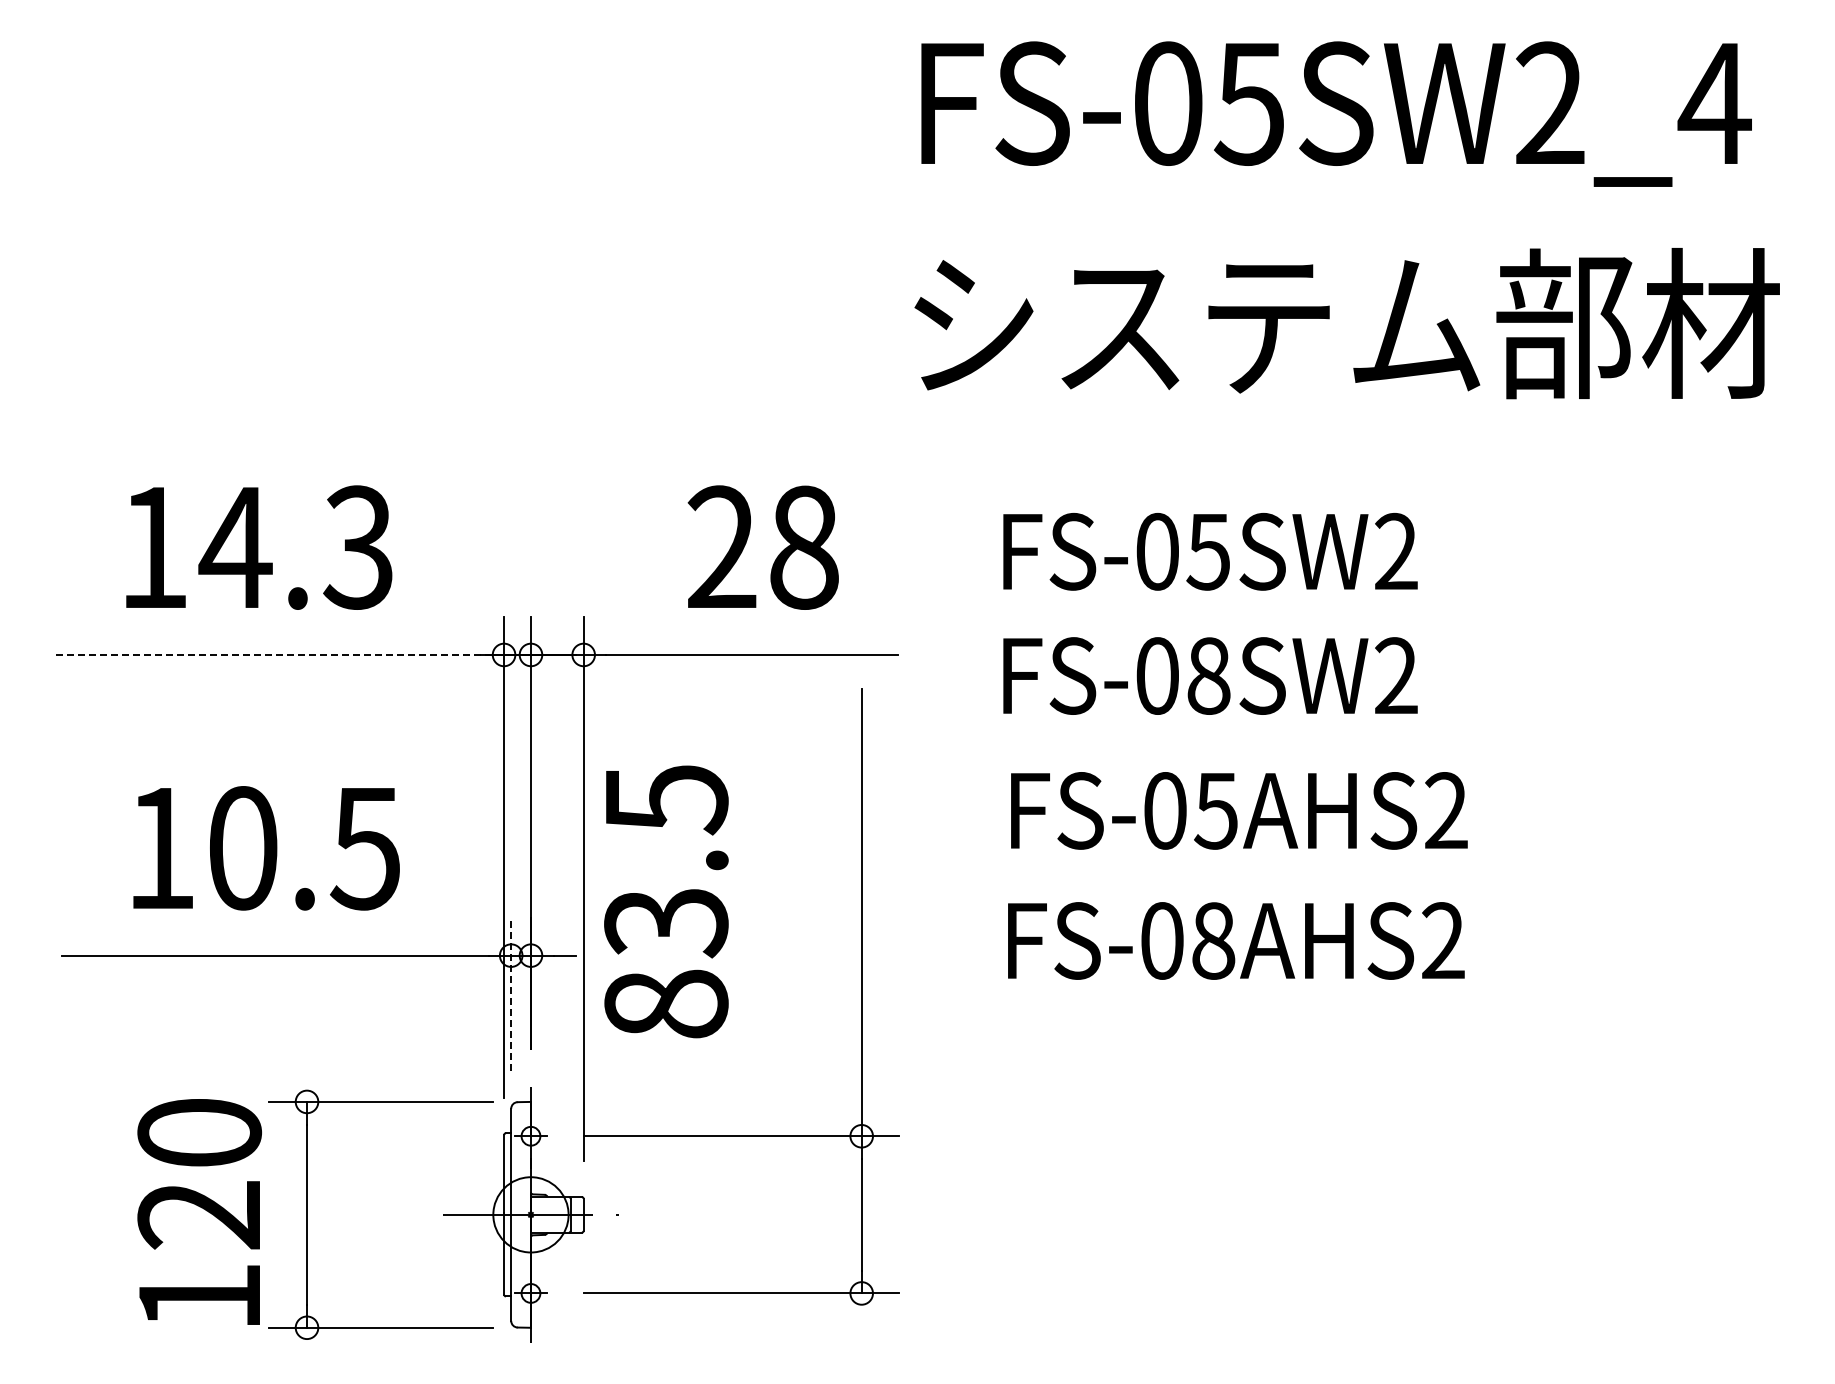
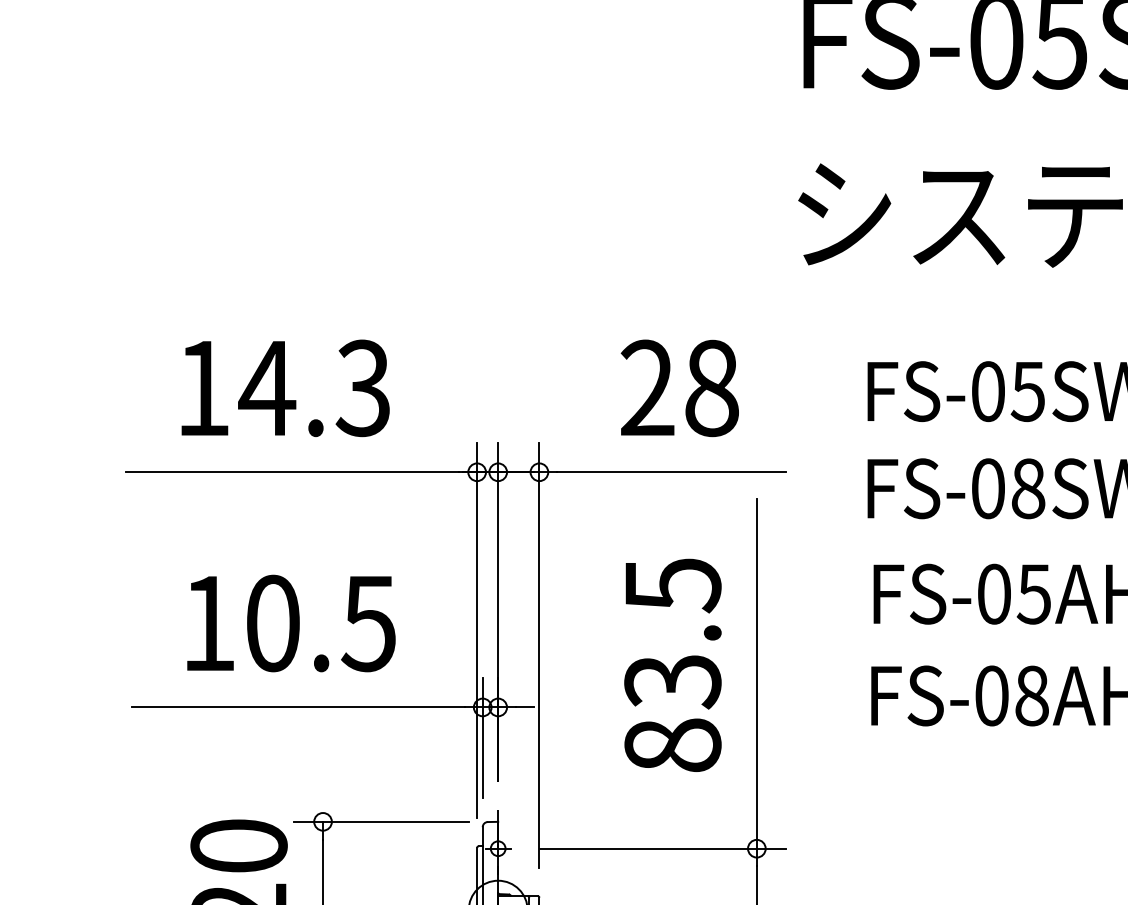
line: (267, 654) -> (292, 471), dashed -> solid
text: (666, 901) -> (673, 665), moved
line: (511, 994) -> (482, 737), dashed -> solid

